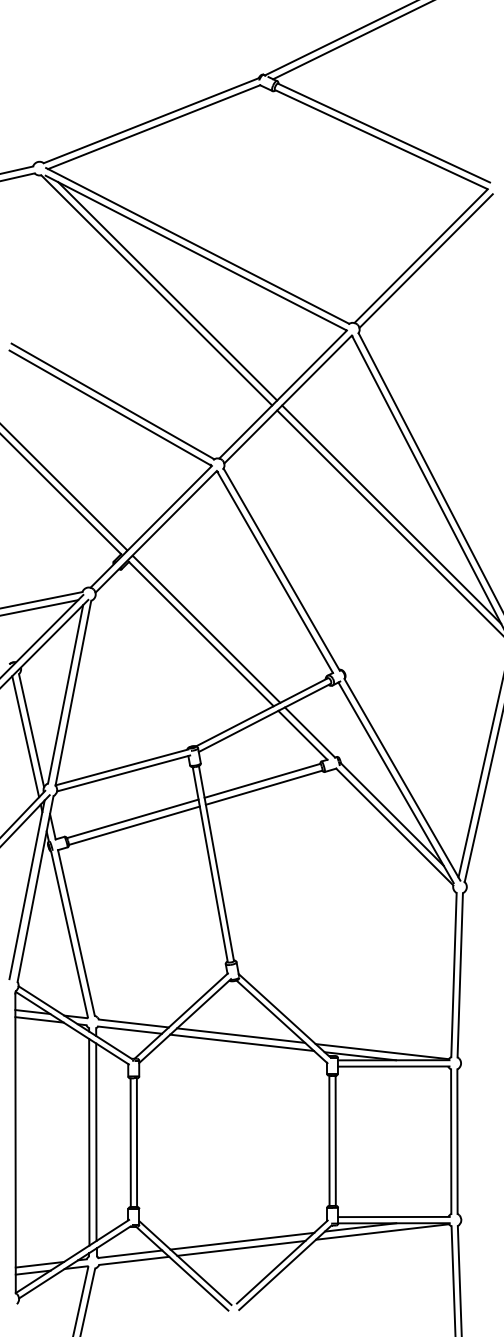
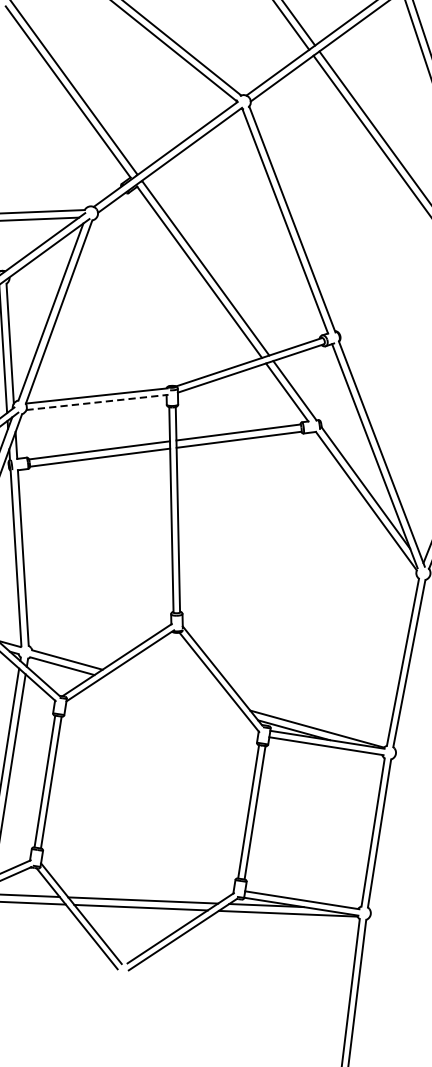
line: (123, 773) -> (97, 402), solid -> dashed
line: (241, 1035) -> (175, 689), removed
line: (242, 1042) -> (175, 697), removed

